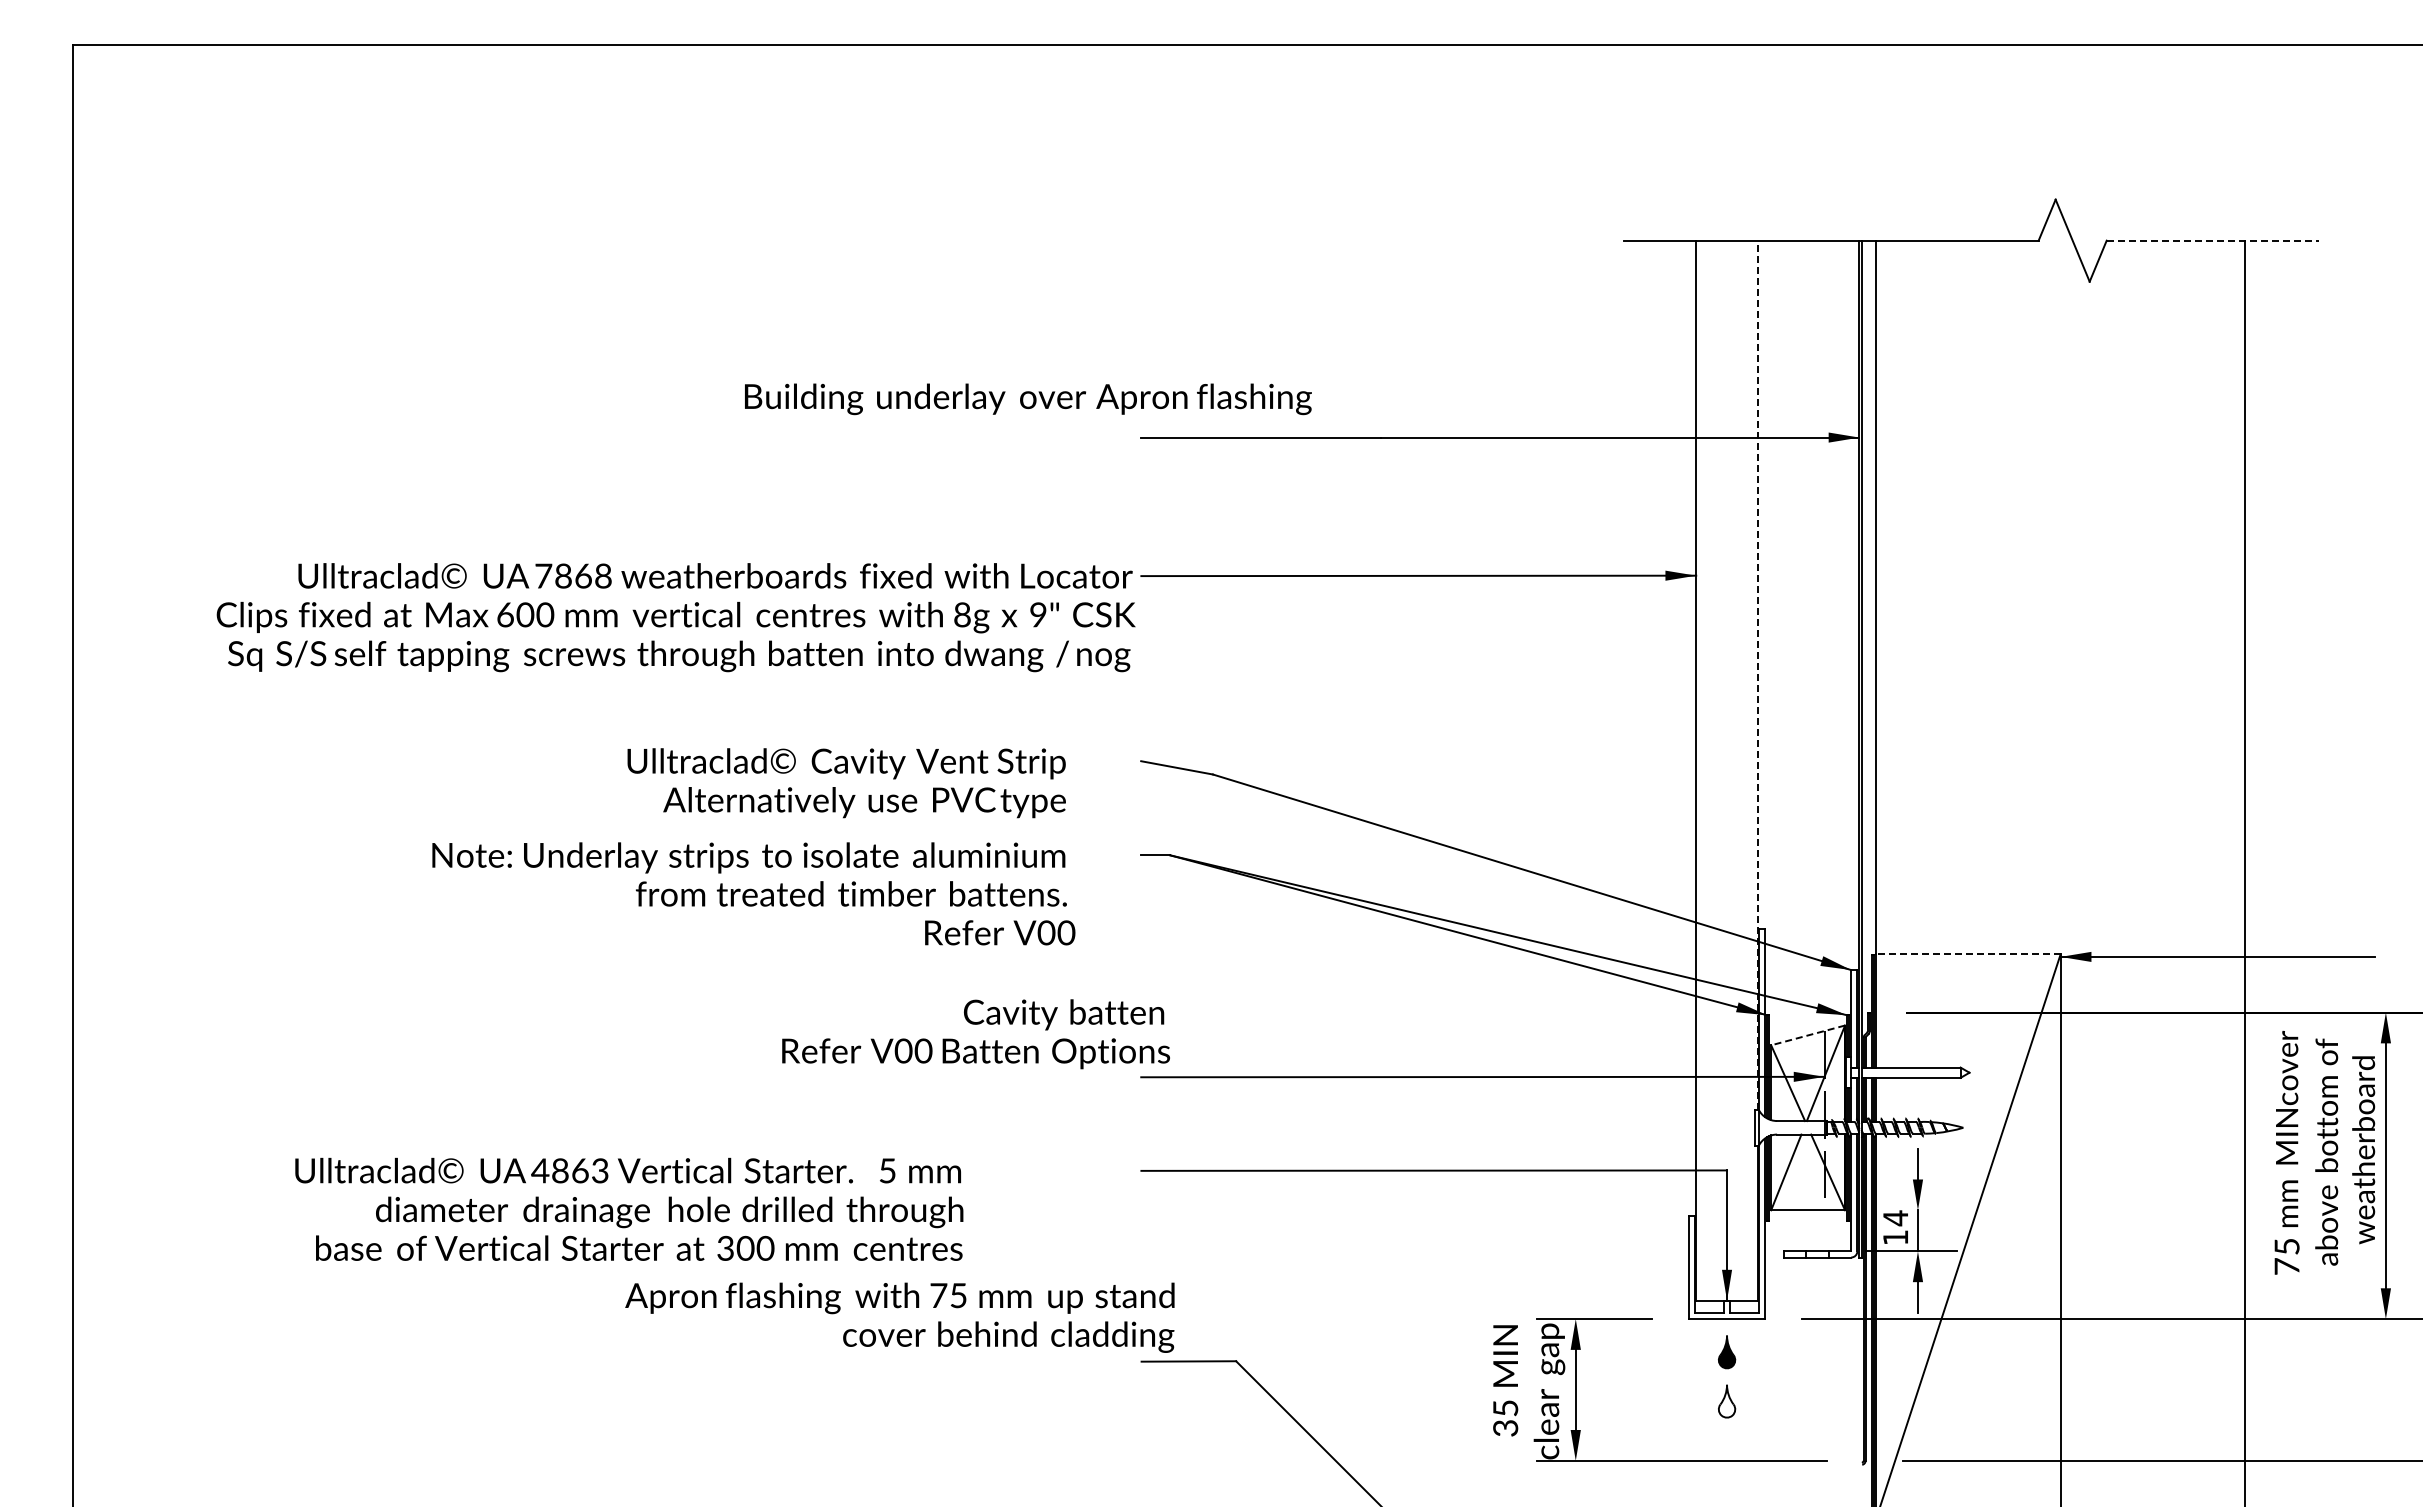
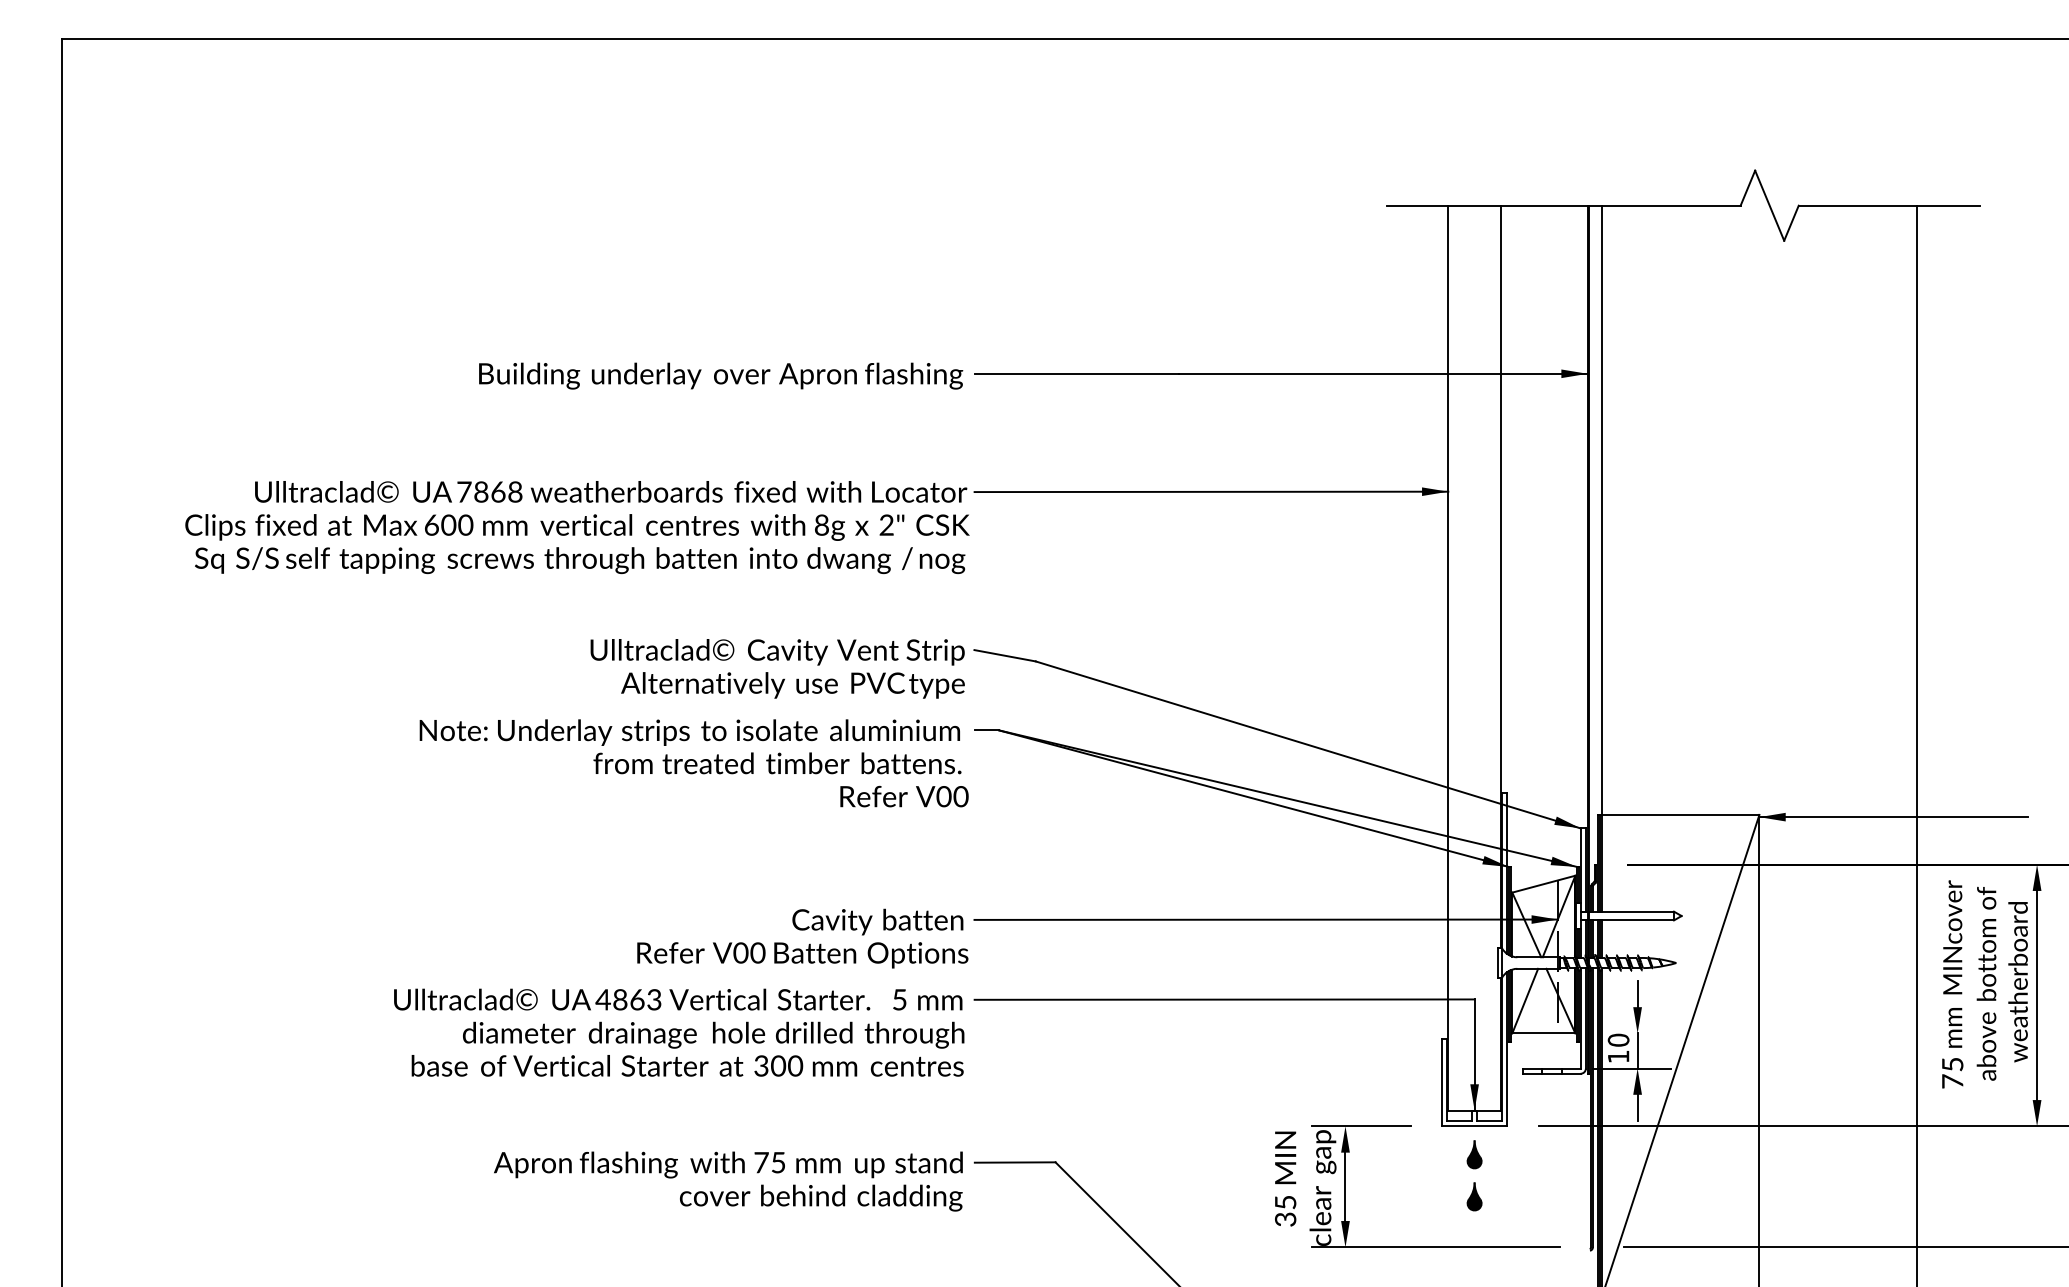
line: (2213, 240) -> (1889, 205), dashed -> solid
text: (1028, 399) -> (721, 376), moved
text: (1038, 615) -> (886, 525), 9" -> 2"
line: (1757, 675) -> (1500, 576), dashed -> solid
text: (846, 783) -> (777, 669), moved
text: (753, 893) -> (693, 763), moved
line: (1967, 954) -> (1679, 815), dashed -> solid
text: (975, 1034) -> (802, 938), moved
line: (1807, 1035) -> (1543, 884), dashed -> solid
text: (629, 1208) -> (679, 1031), moved
text: (1895, 1218) -> (1618, 1040), 14 -> 10
text: (899, 1317) -> (728, 1181), moved
fill: (1726, 1400) -> (1474, 1195), added

